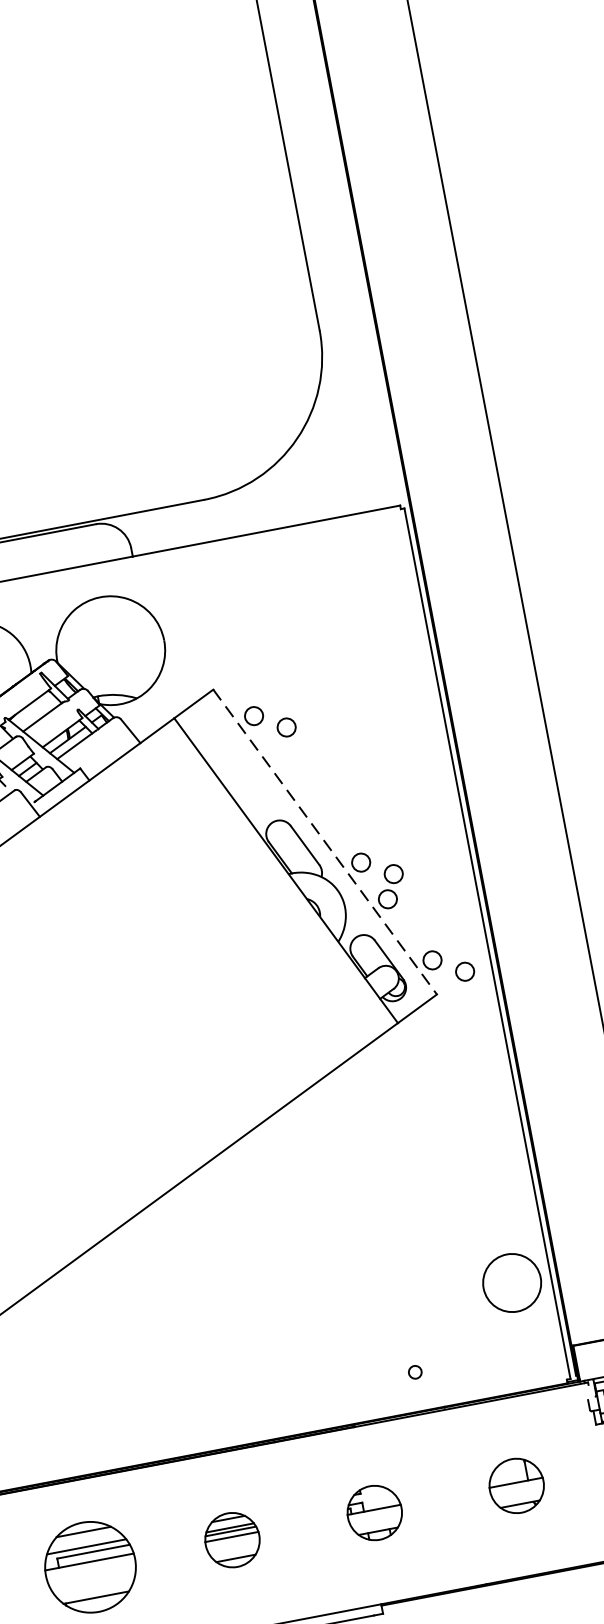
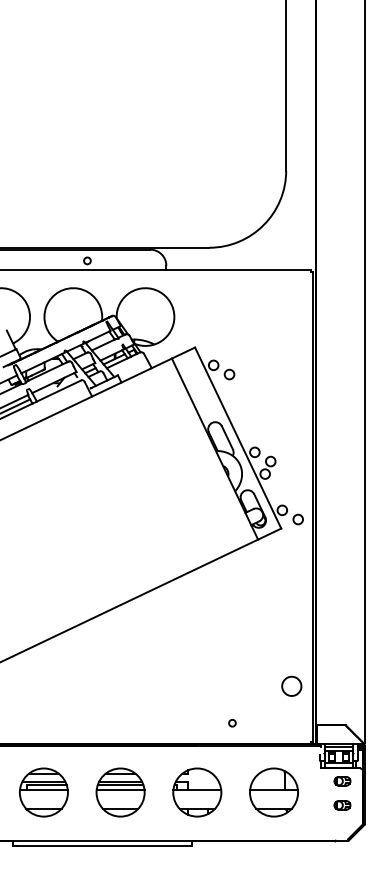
line: (325, 842) -> (238, 438), dashed -> solid
circle: (511, 1281) -> (291, 685), size x0.62
part: (515, 1486) -> (273, 792), size x1.67
part: (375, 1512) -> (197, 792), size x1.67
part: (232, 1540) -> (120, 792), size x1.67

